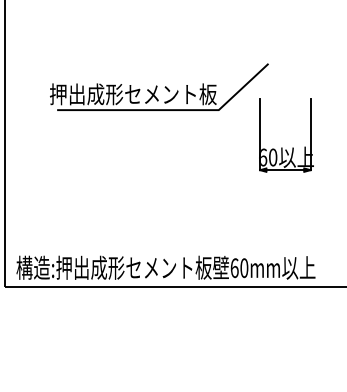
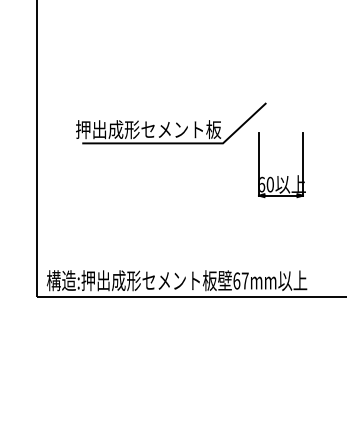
text: (243, 267) -> (244, 280), 60mm -> 67mm

